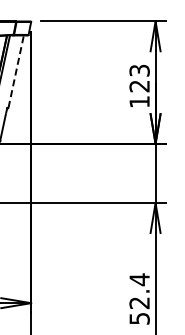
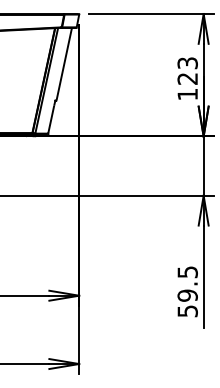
line: (16, 71) -> (64, 64), dashed -> solid
text: (139, 290) -> (187, 283), 52.4 -> 59.5

